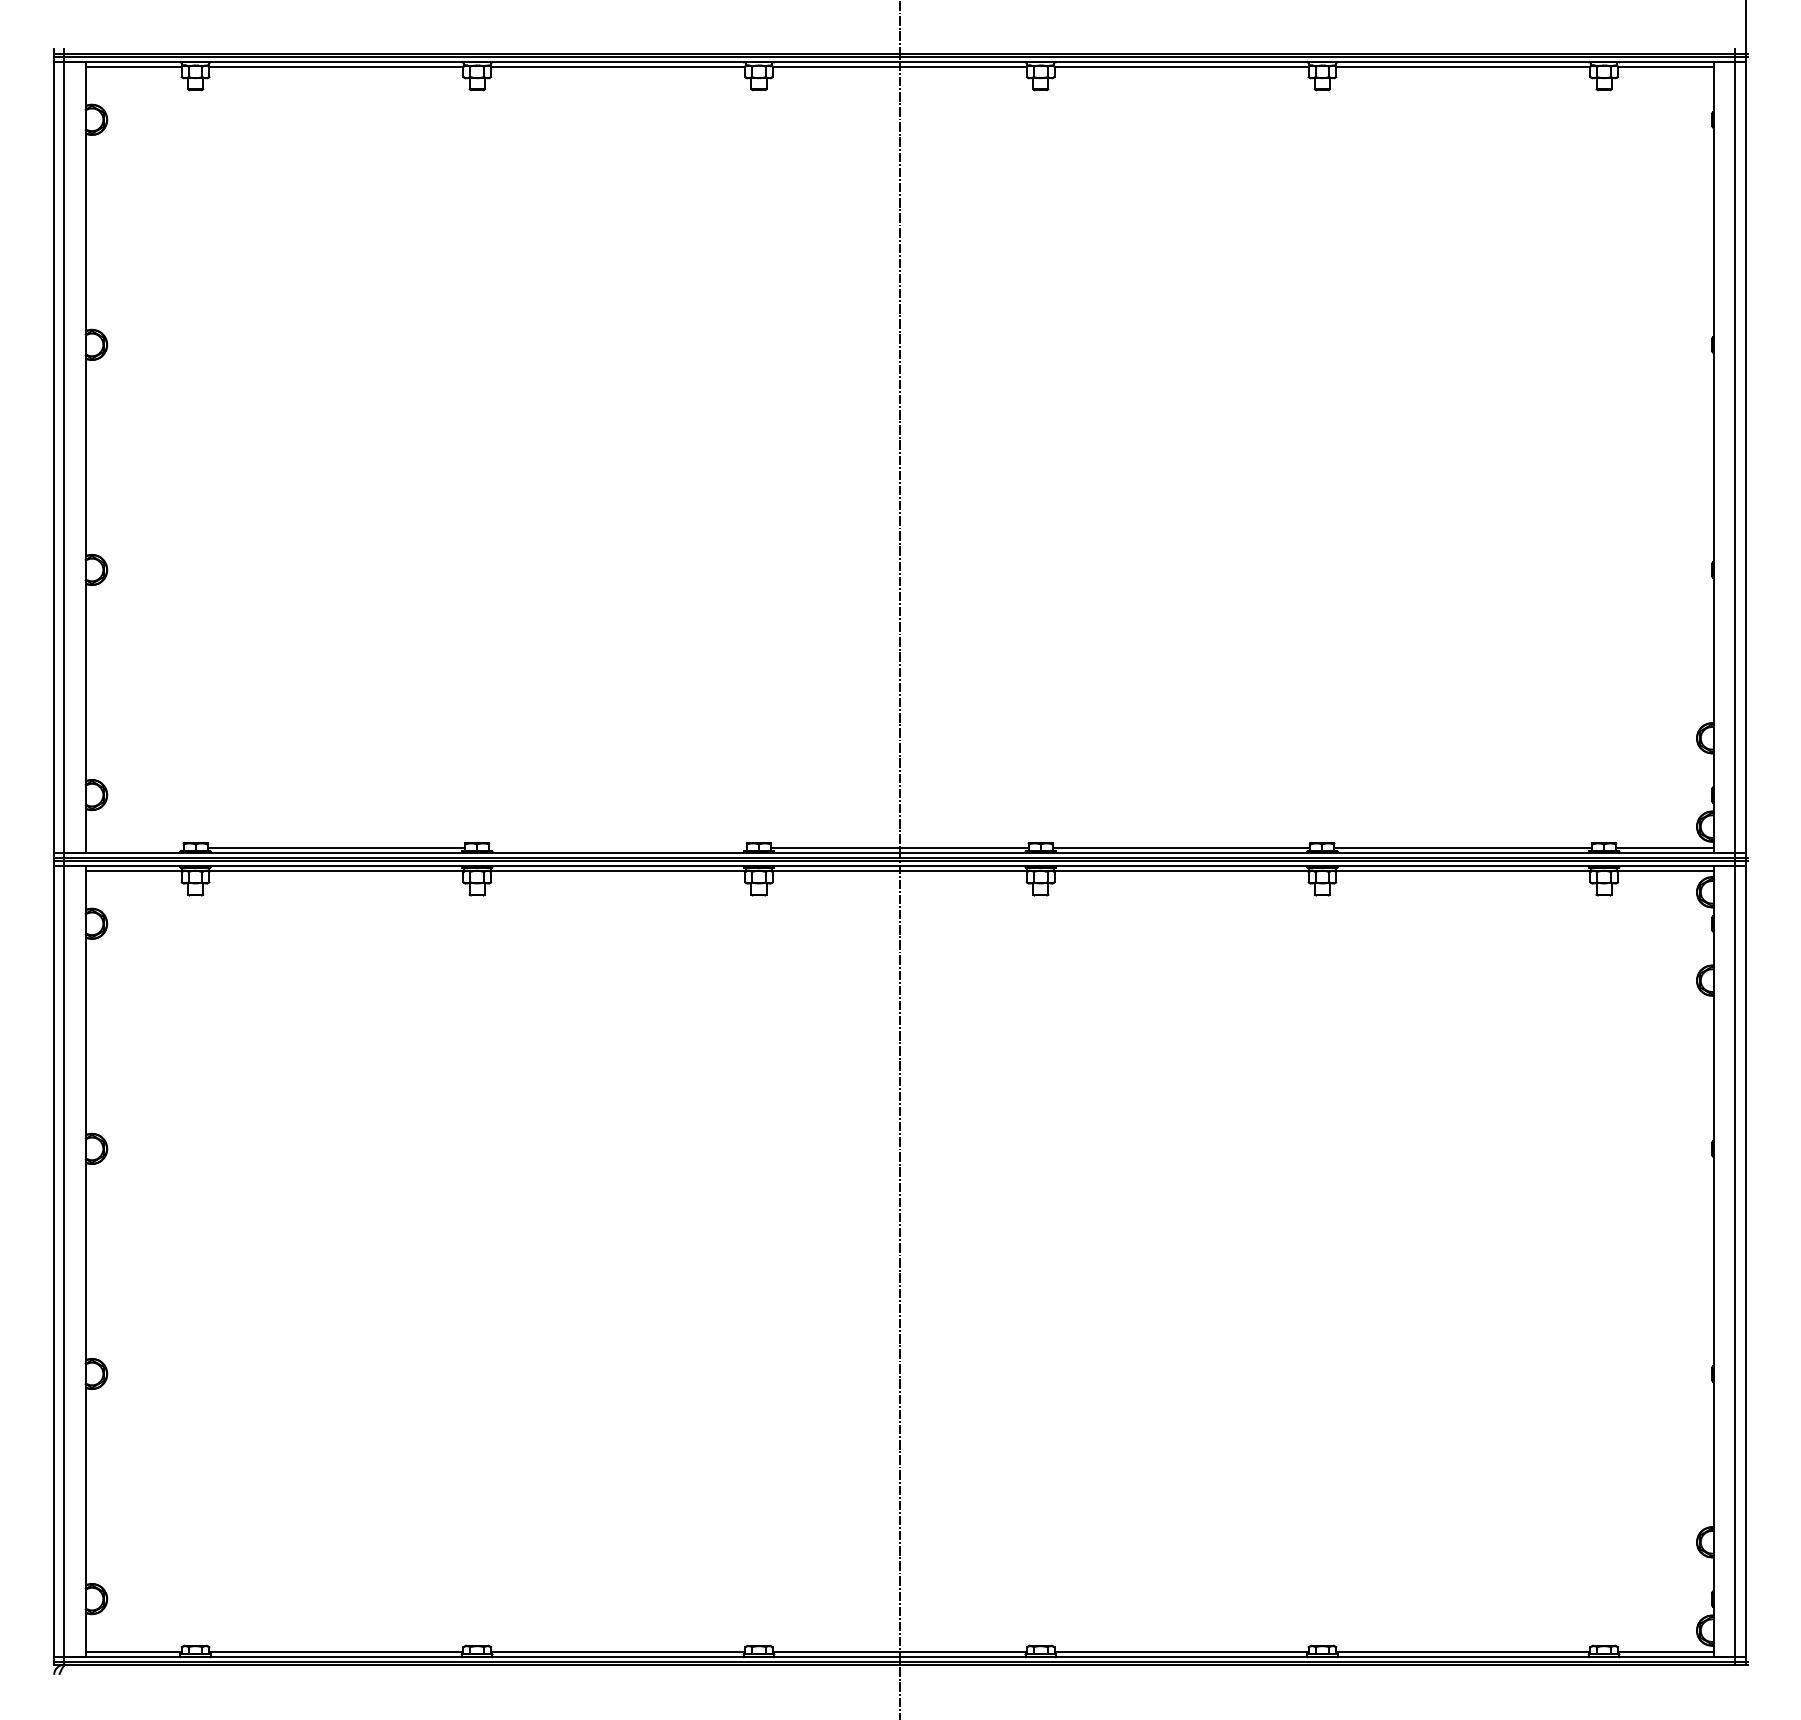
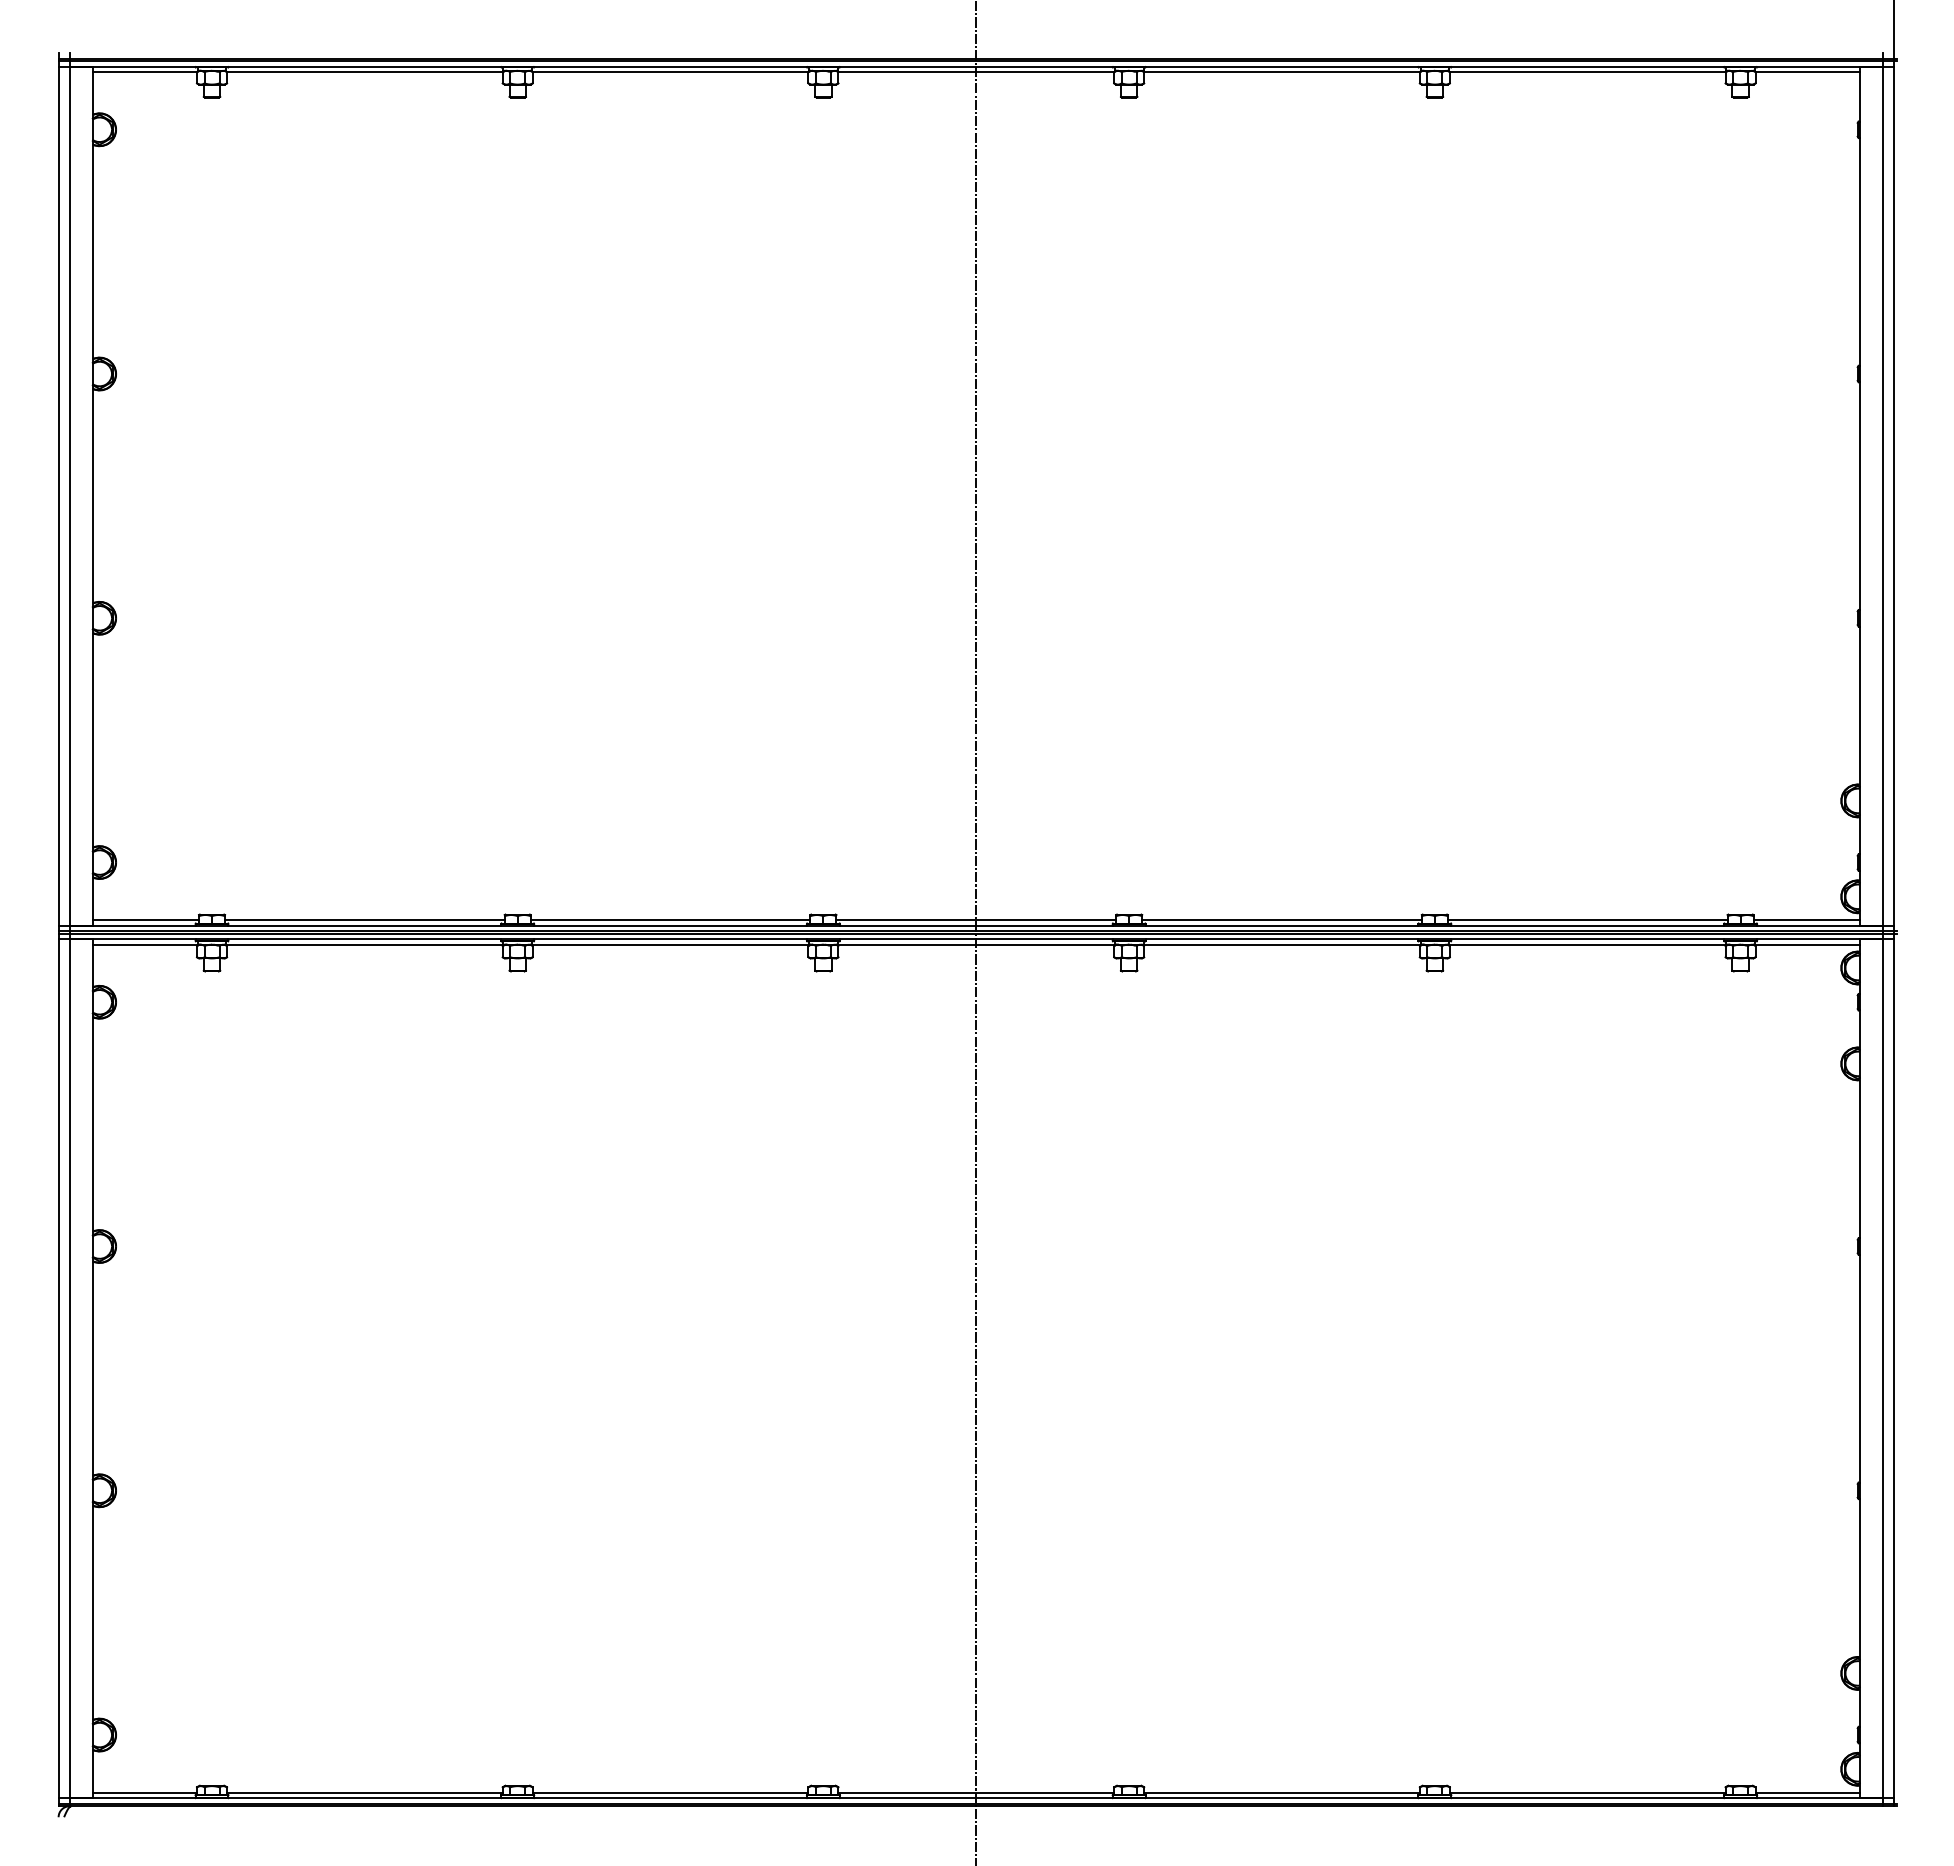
line: (134, 848) -> (145, 920), added
line: (618, 848) -> (670, 920), added

